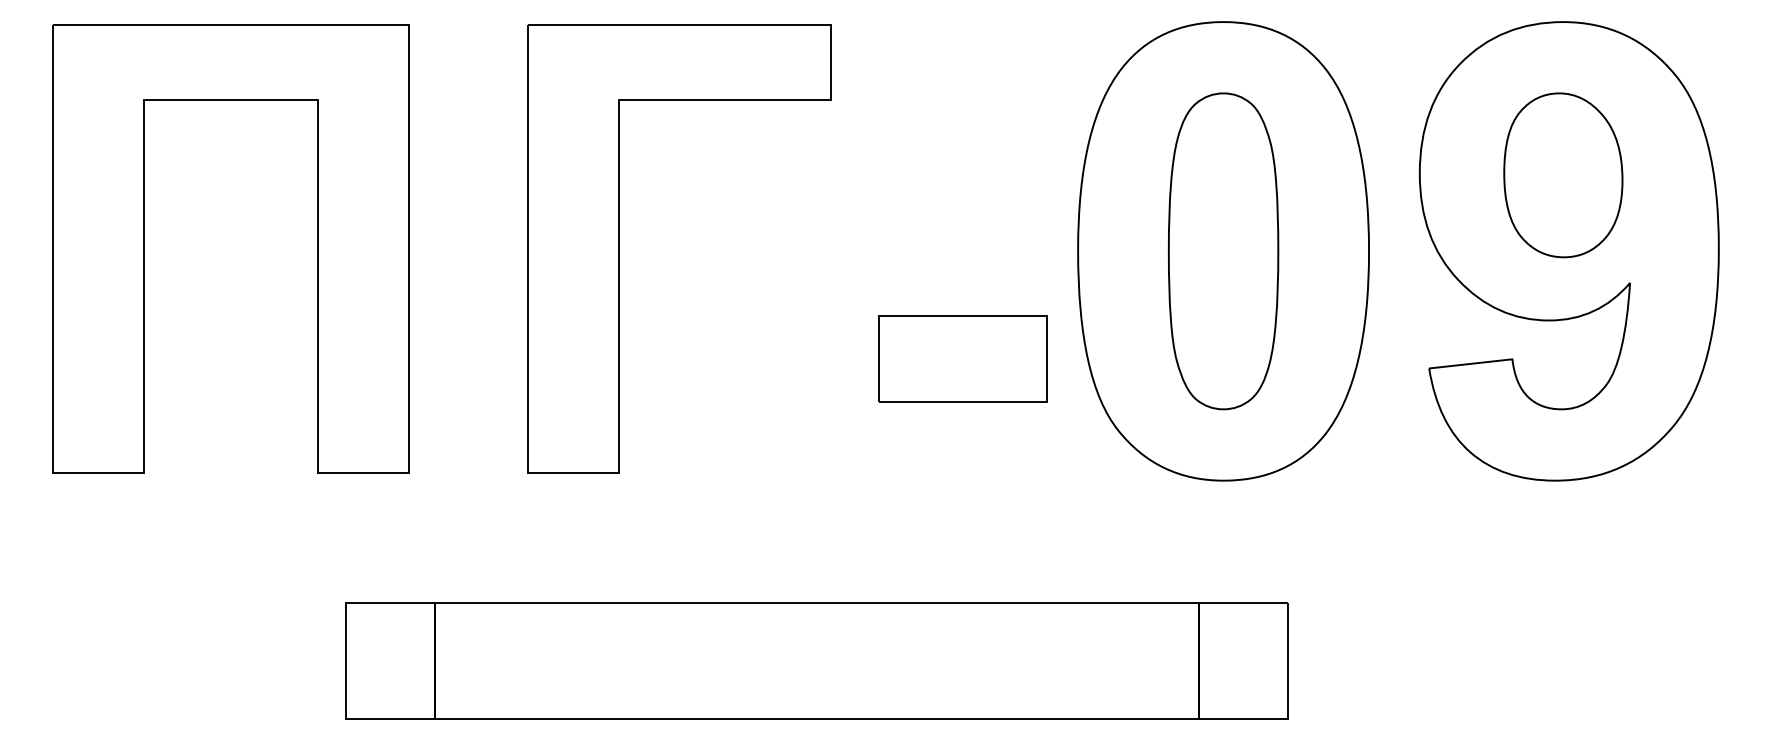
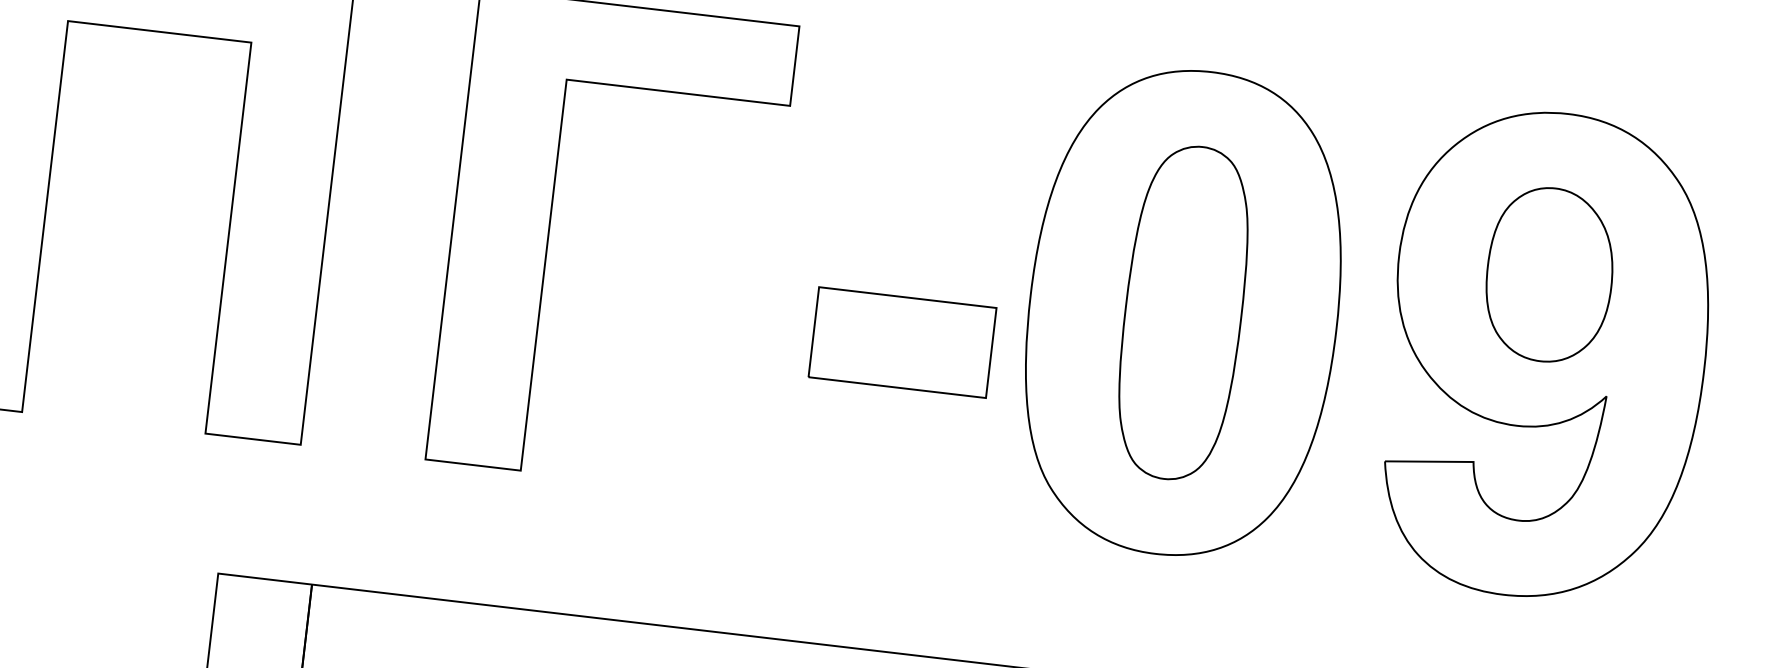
part: (962, 358) -> (902, 341), moved

